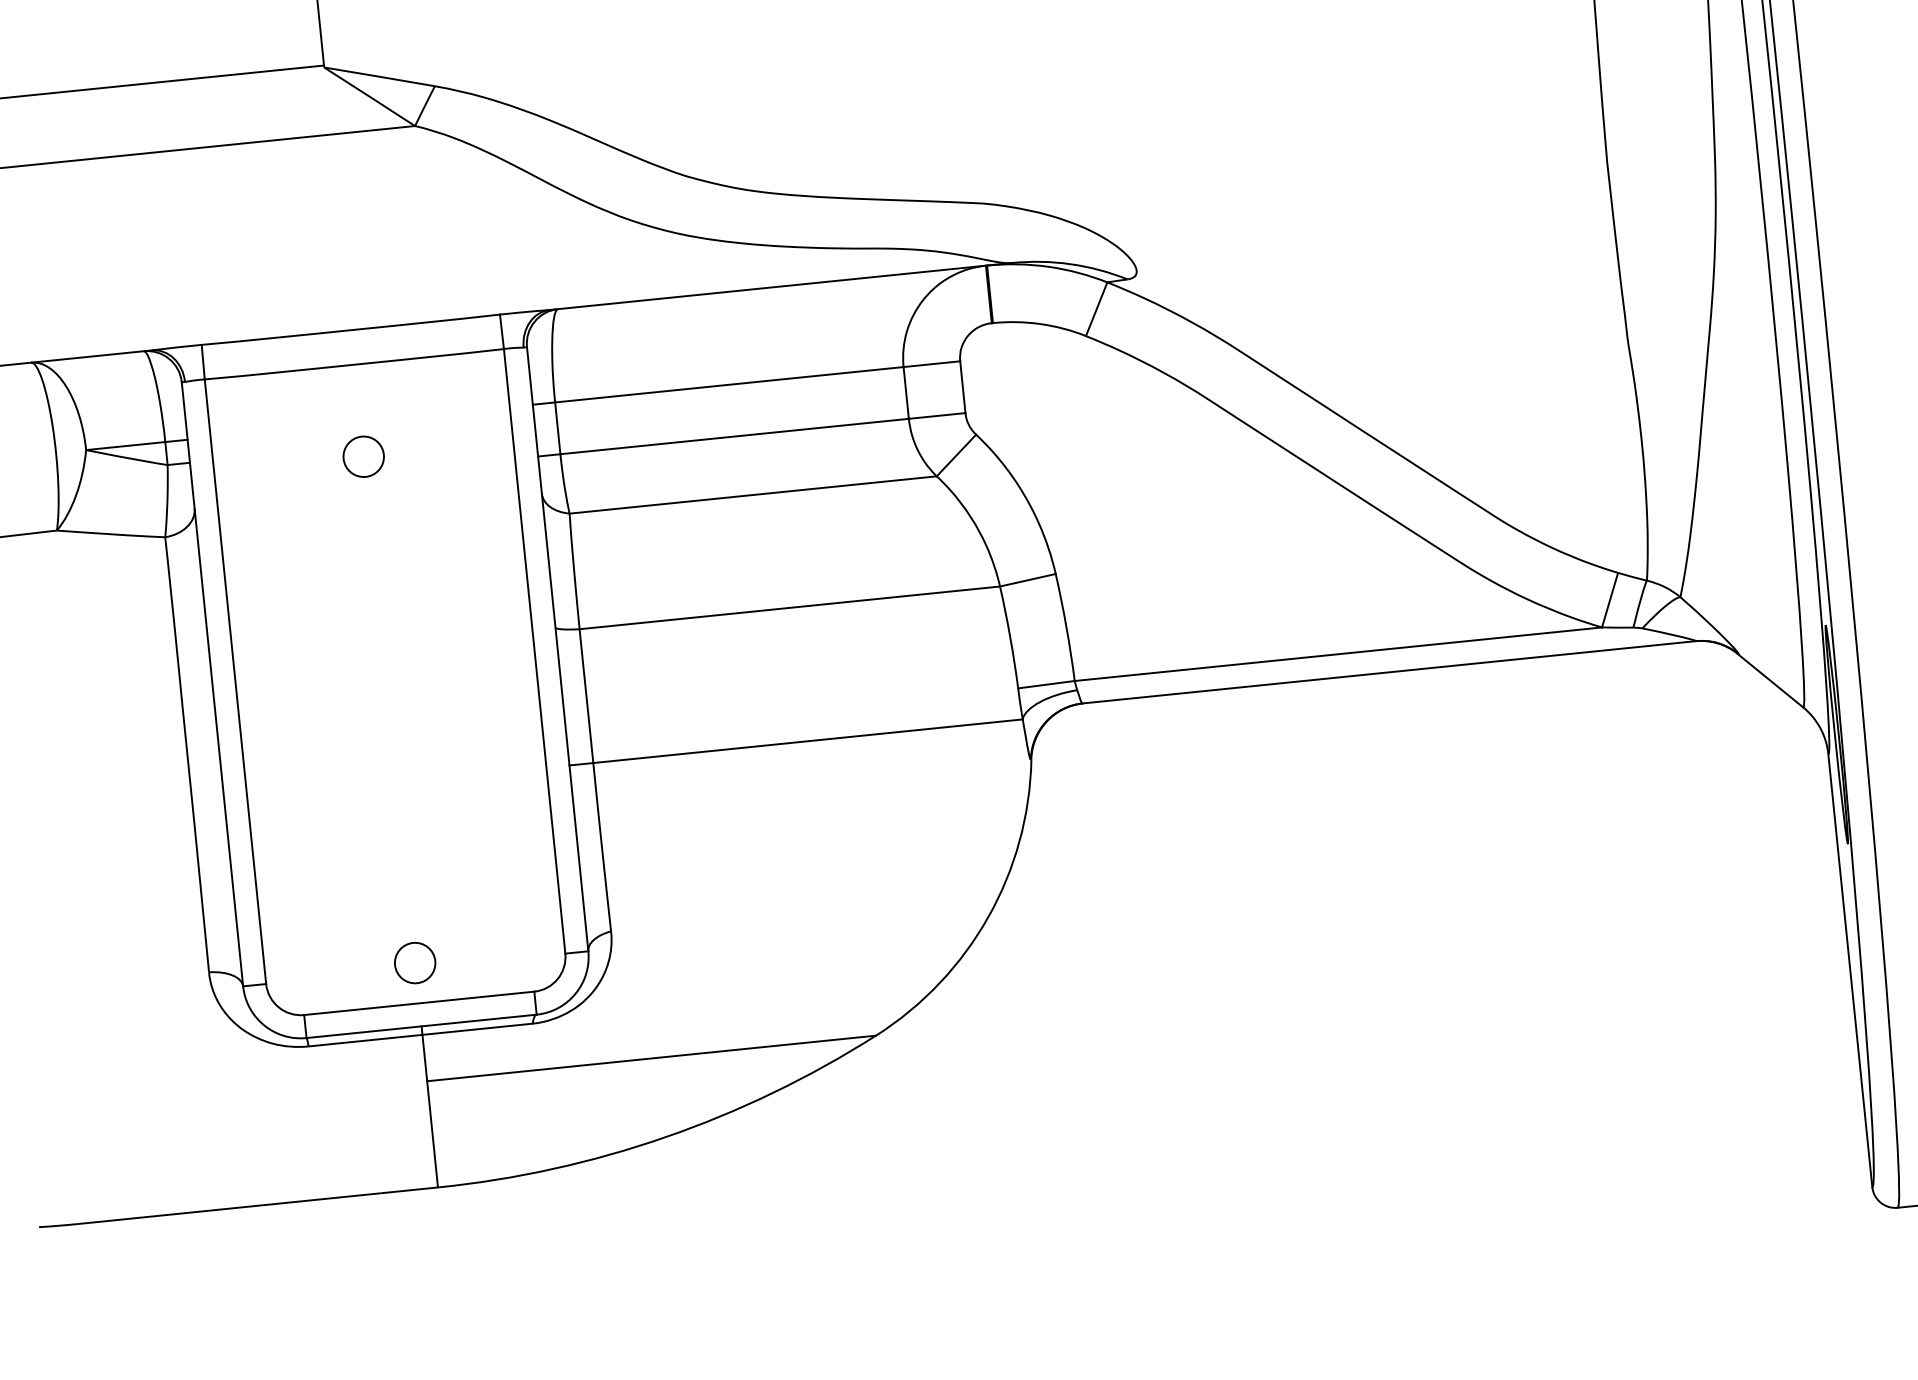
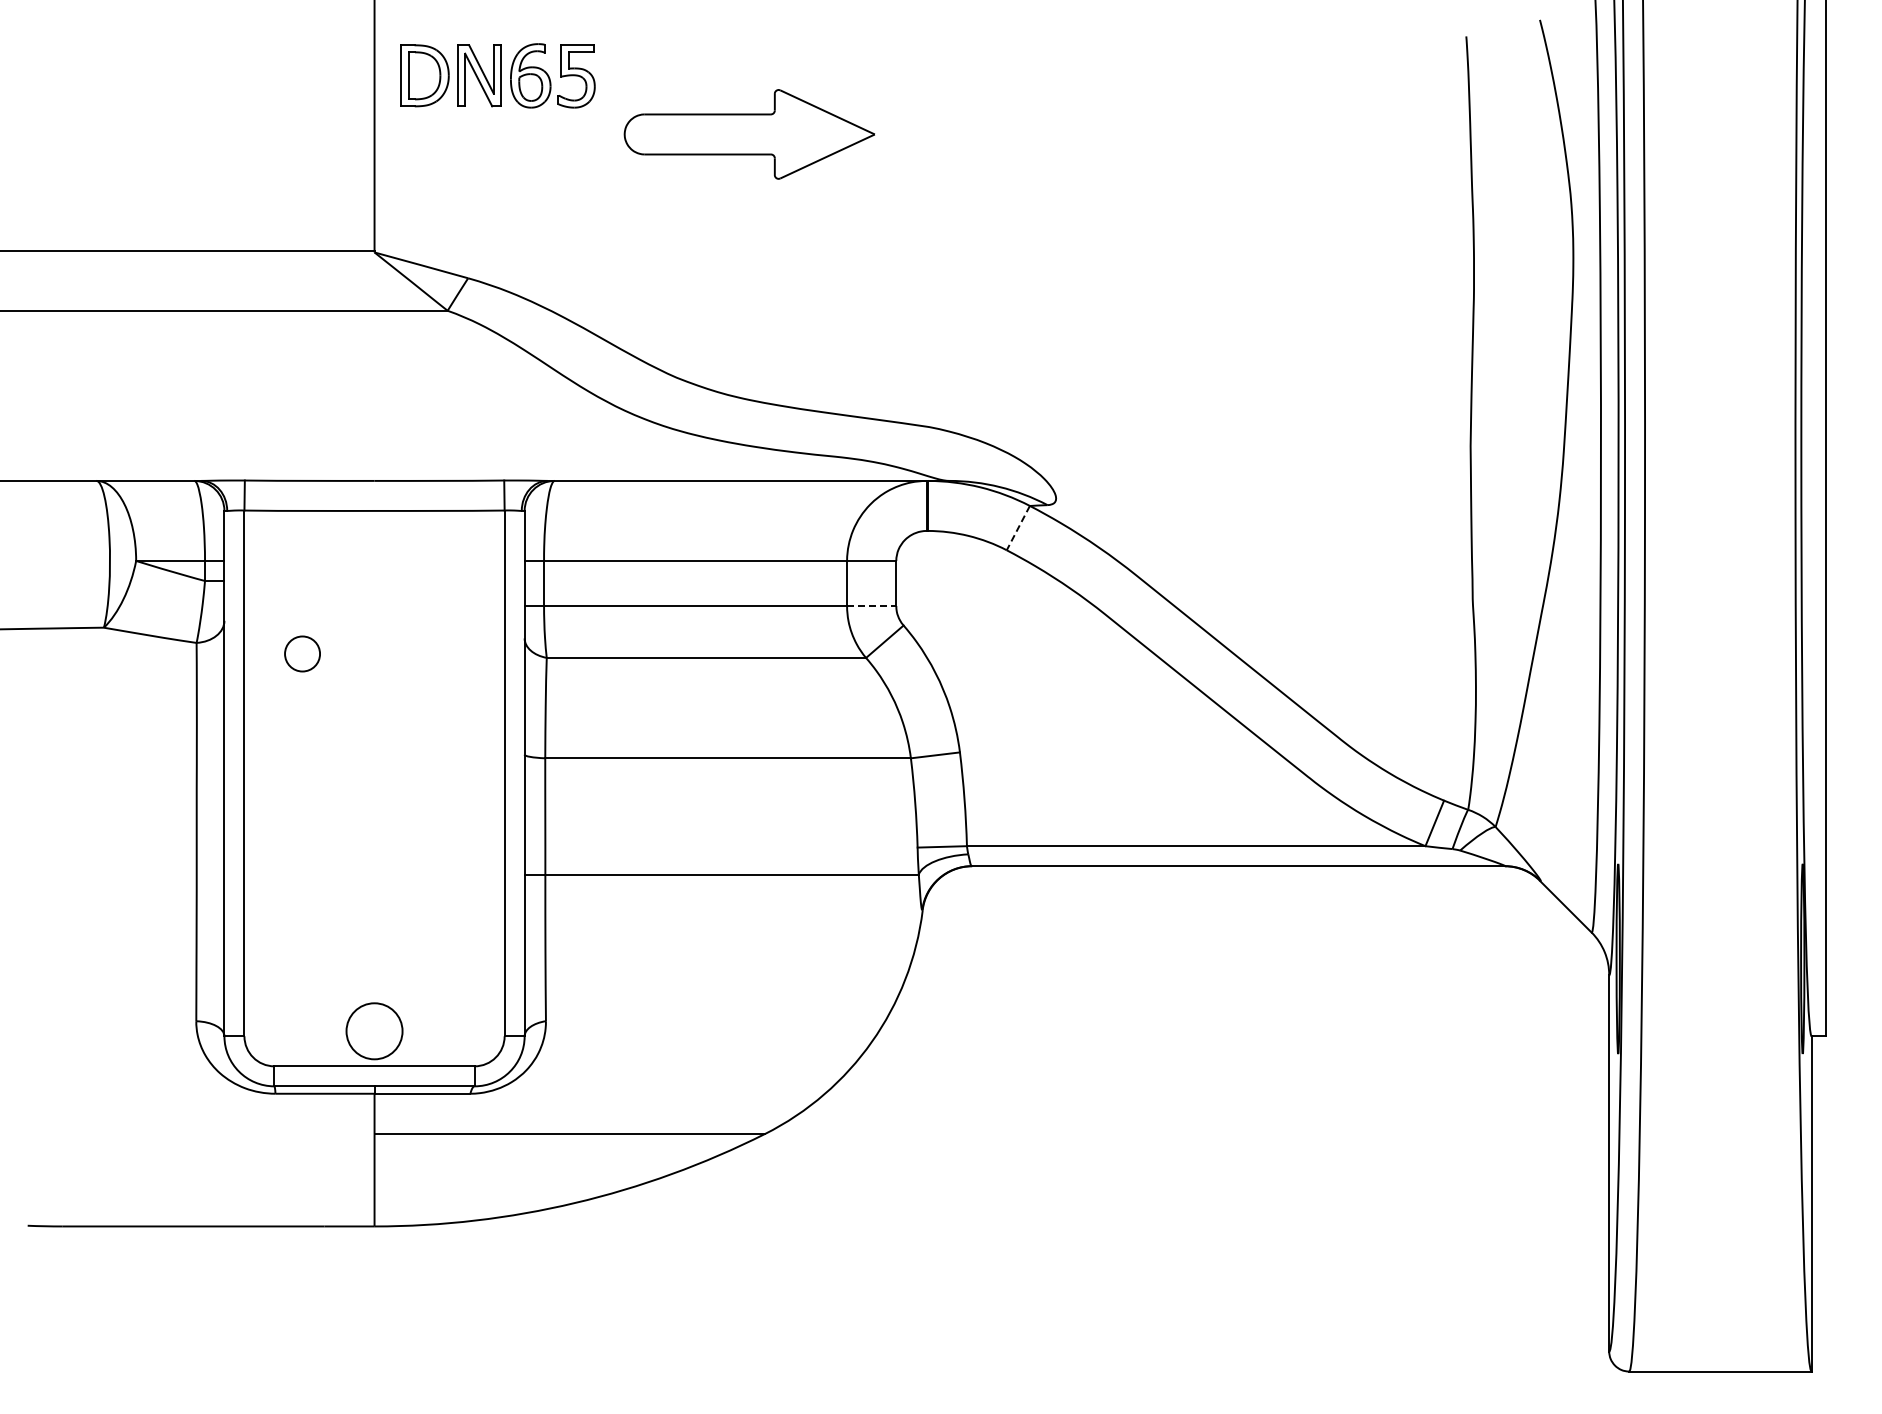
line: (1096, 309) -> (1018, 528), solid -> dashed
line: (936, 416) -> (871, 606), solid -> dashed
circle: (363, 456) -> (302, 653), moved
circle: (415, 962) -> (374, 1030), size x1.6

